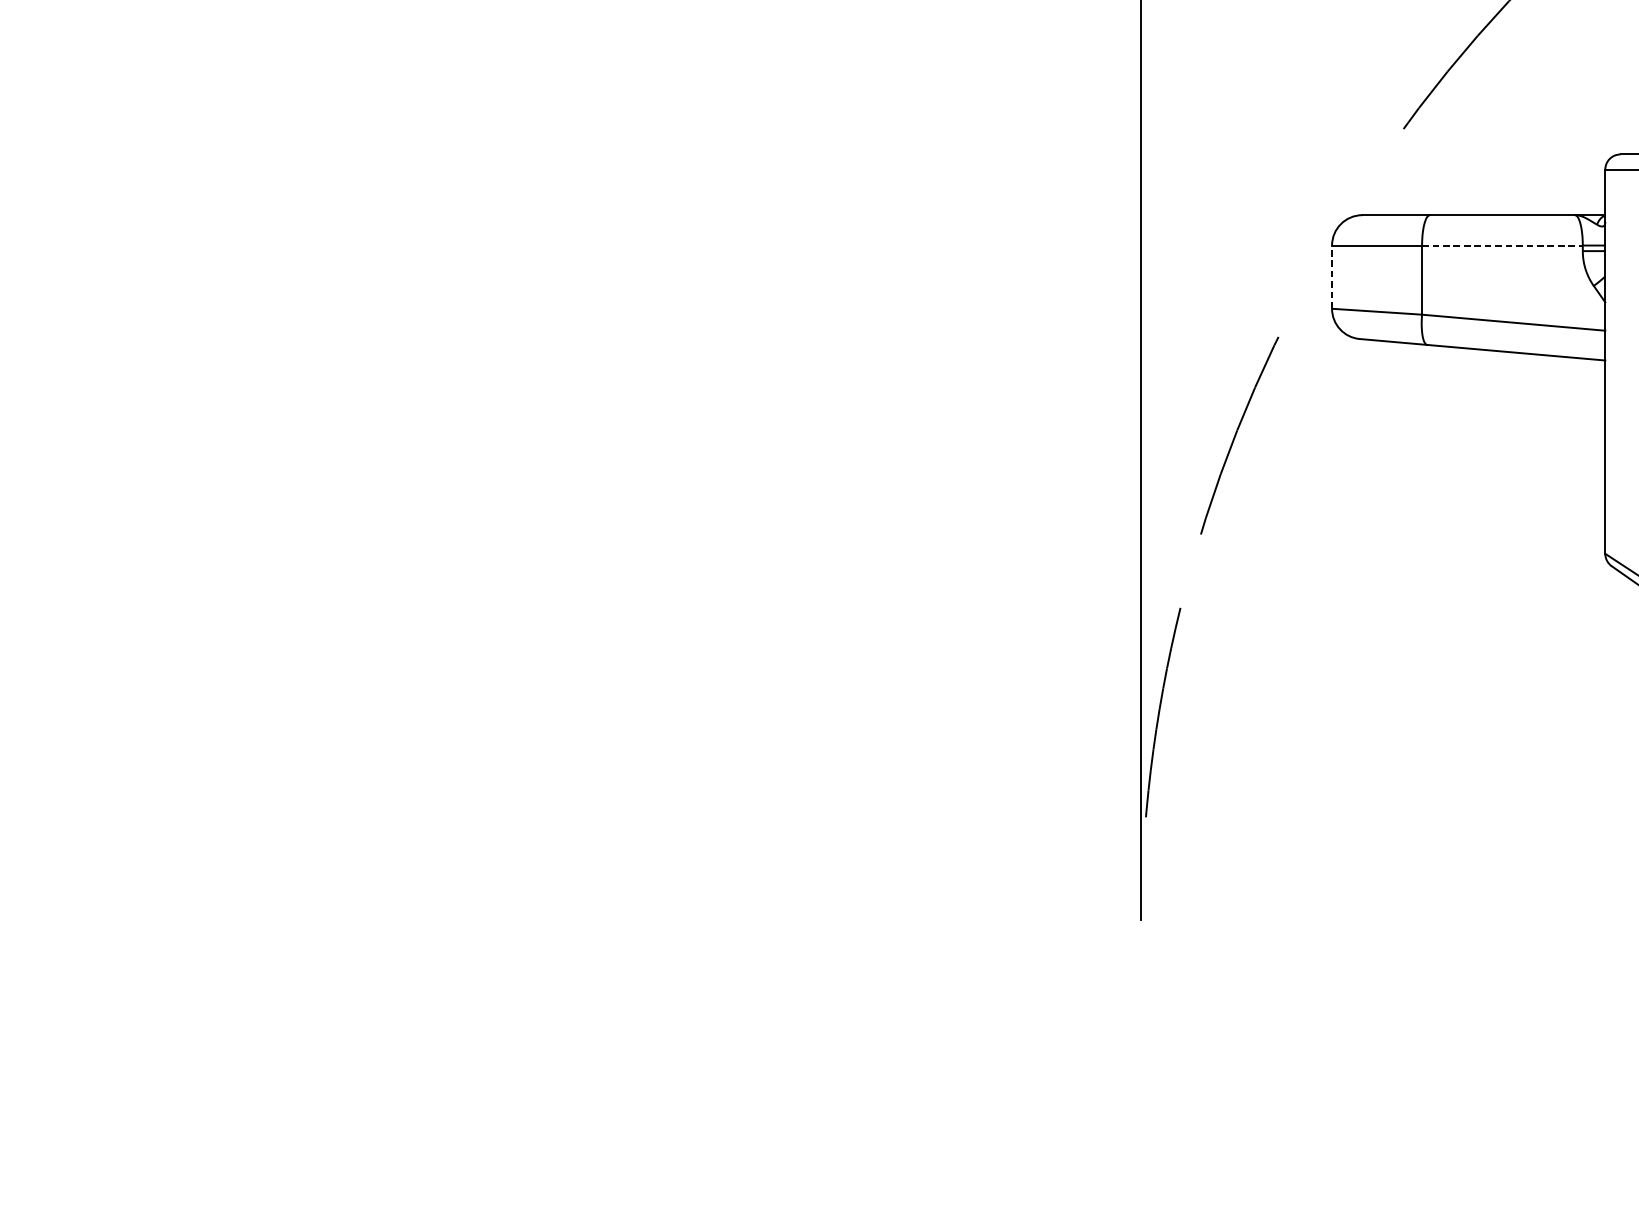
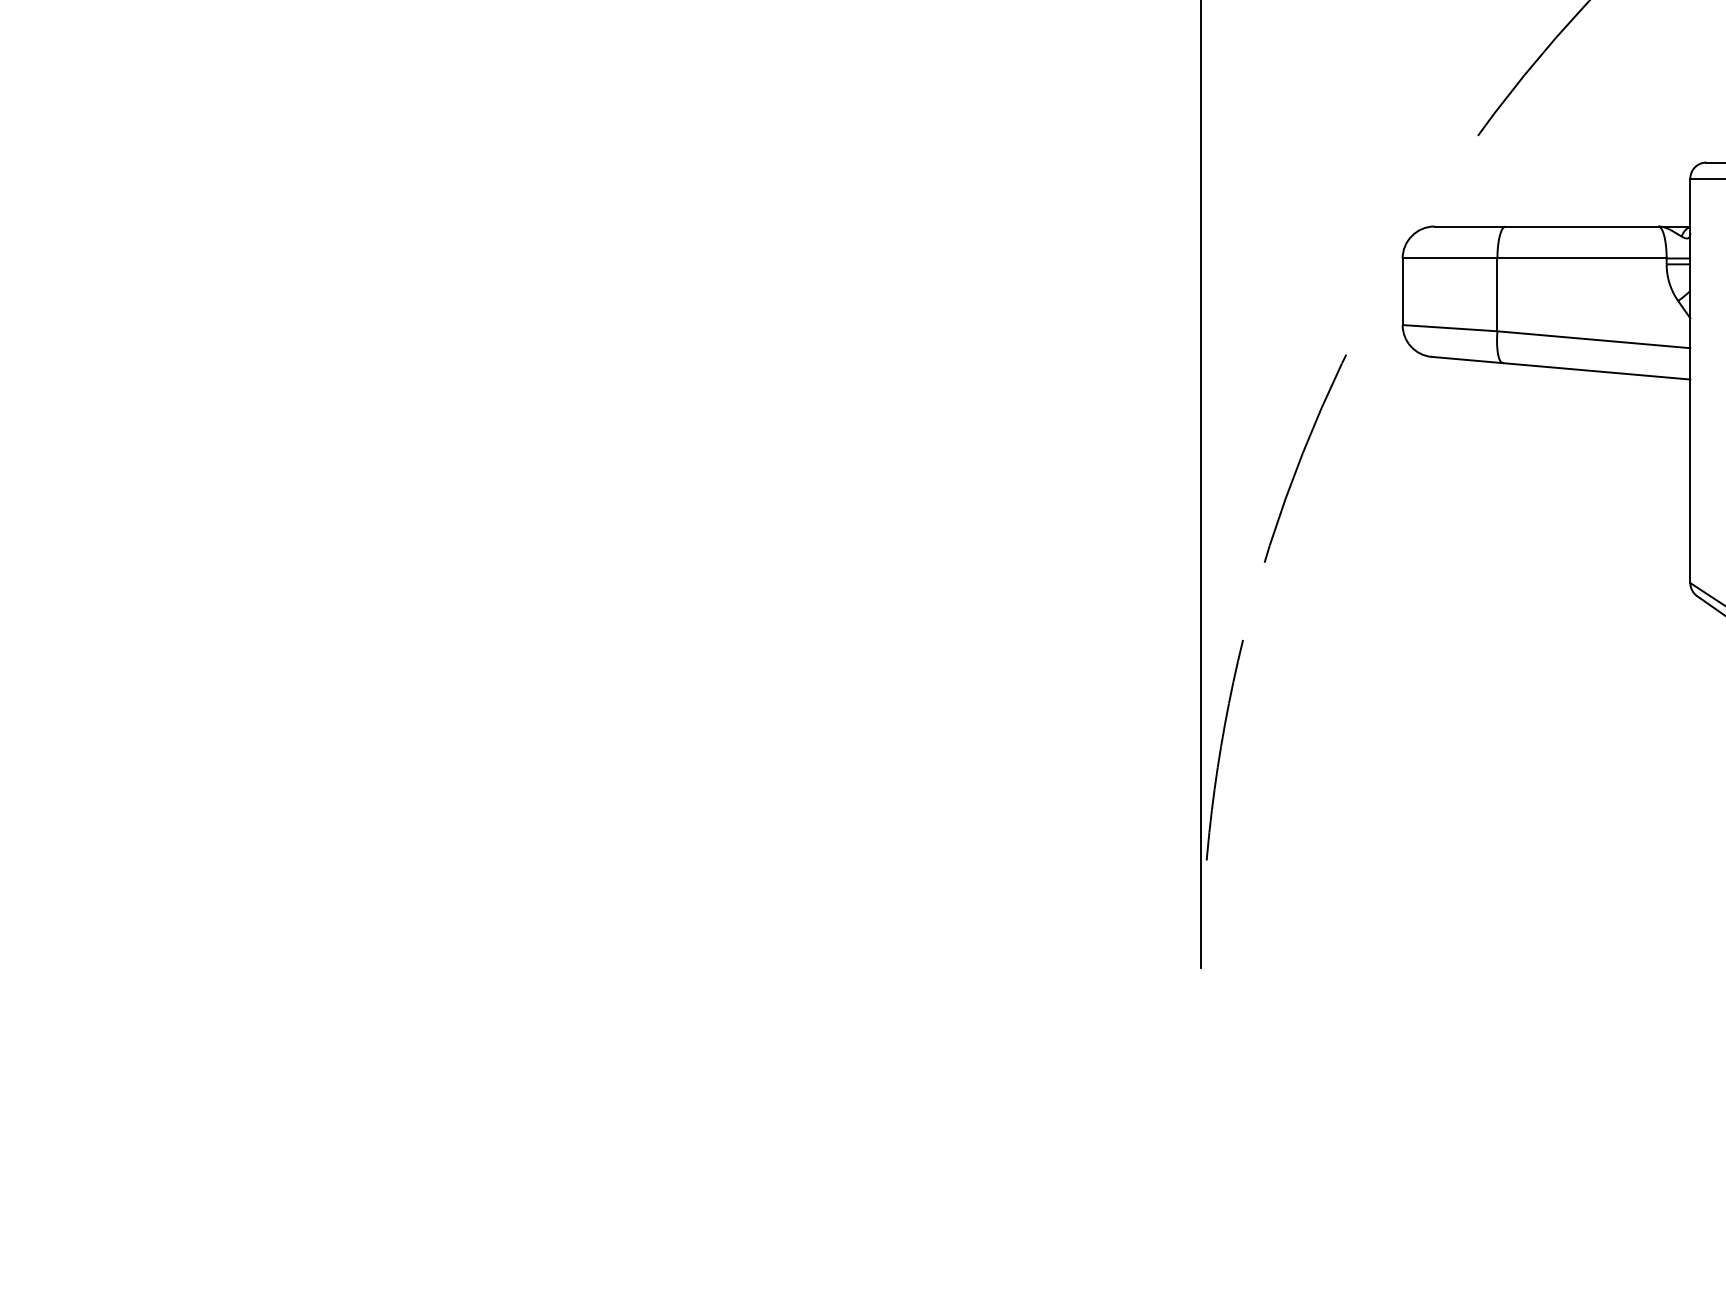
line: (1502, 245) -> (1582, 258), dashed -> solid
line: (1331, 276) -> (1402, 291), dashed -> solid

